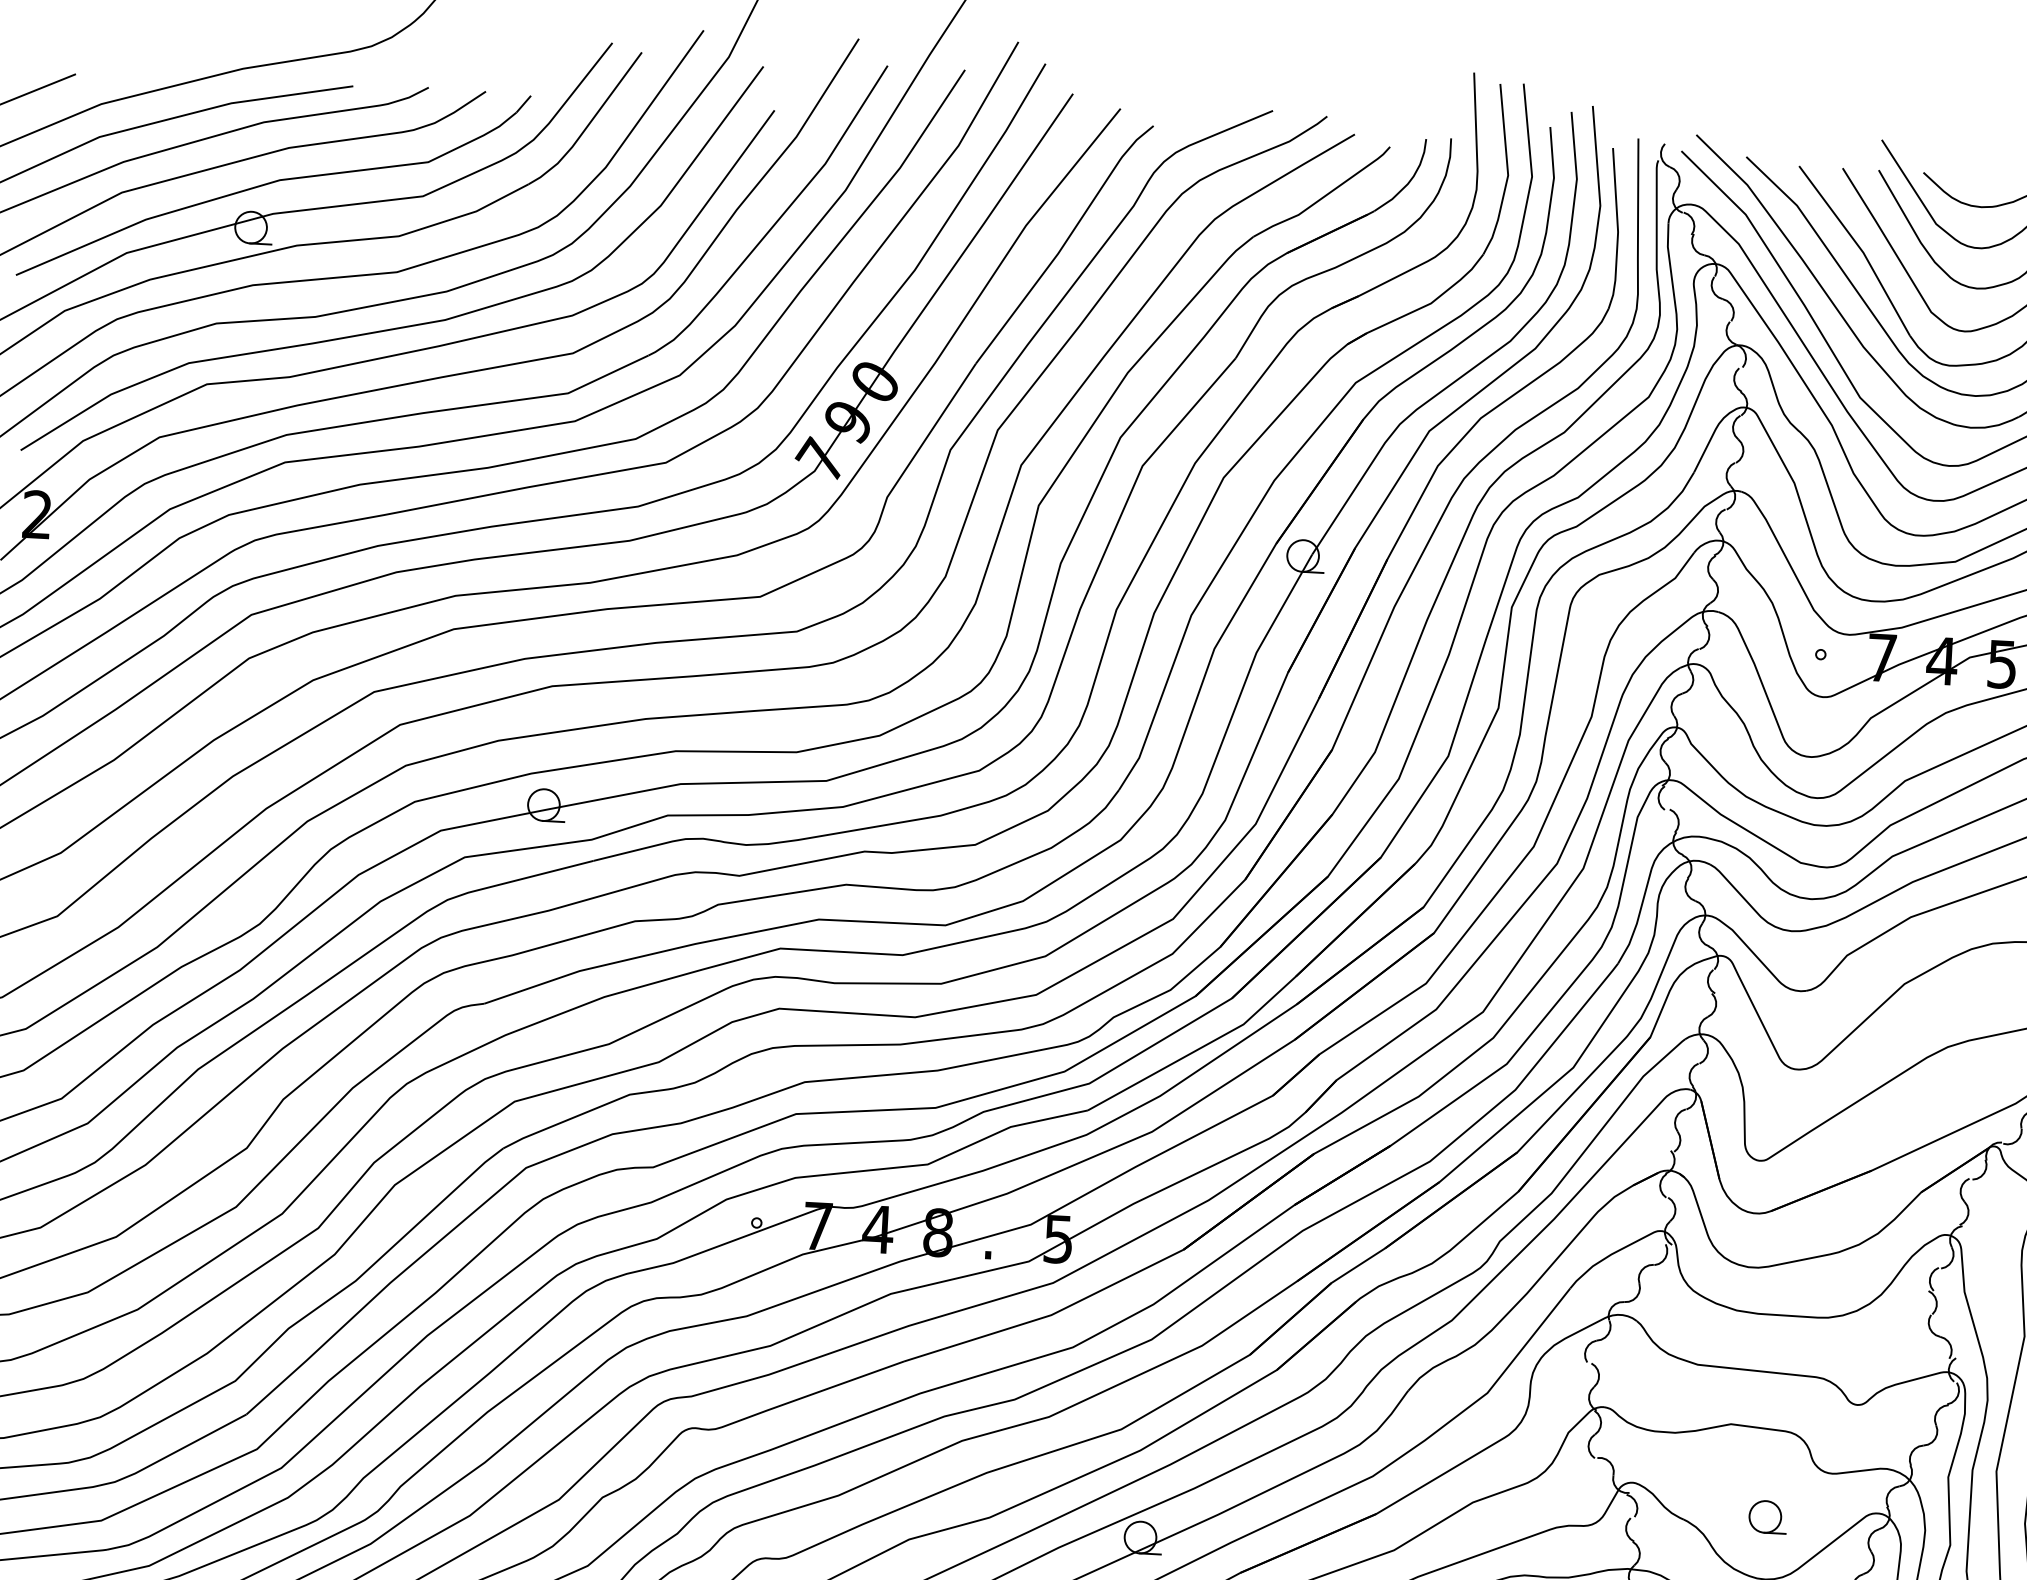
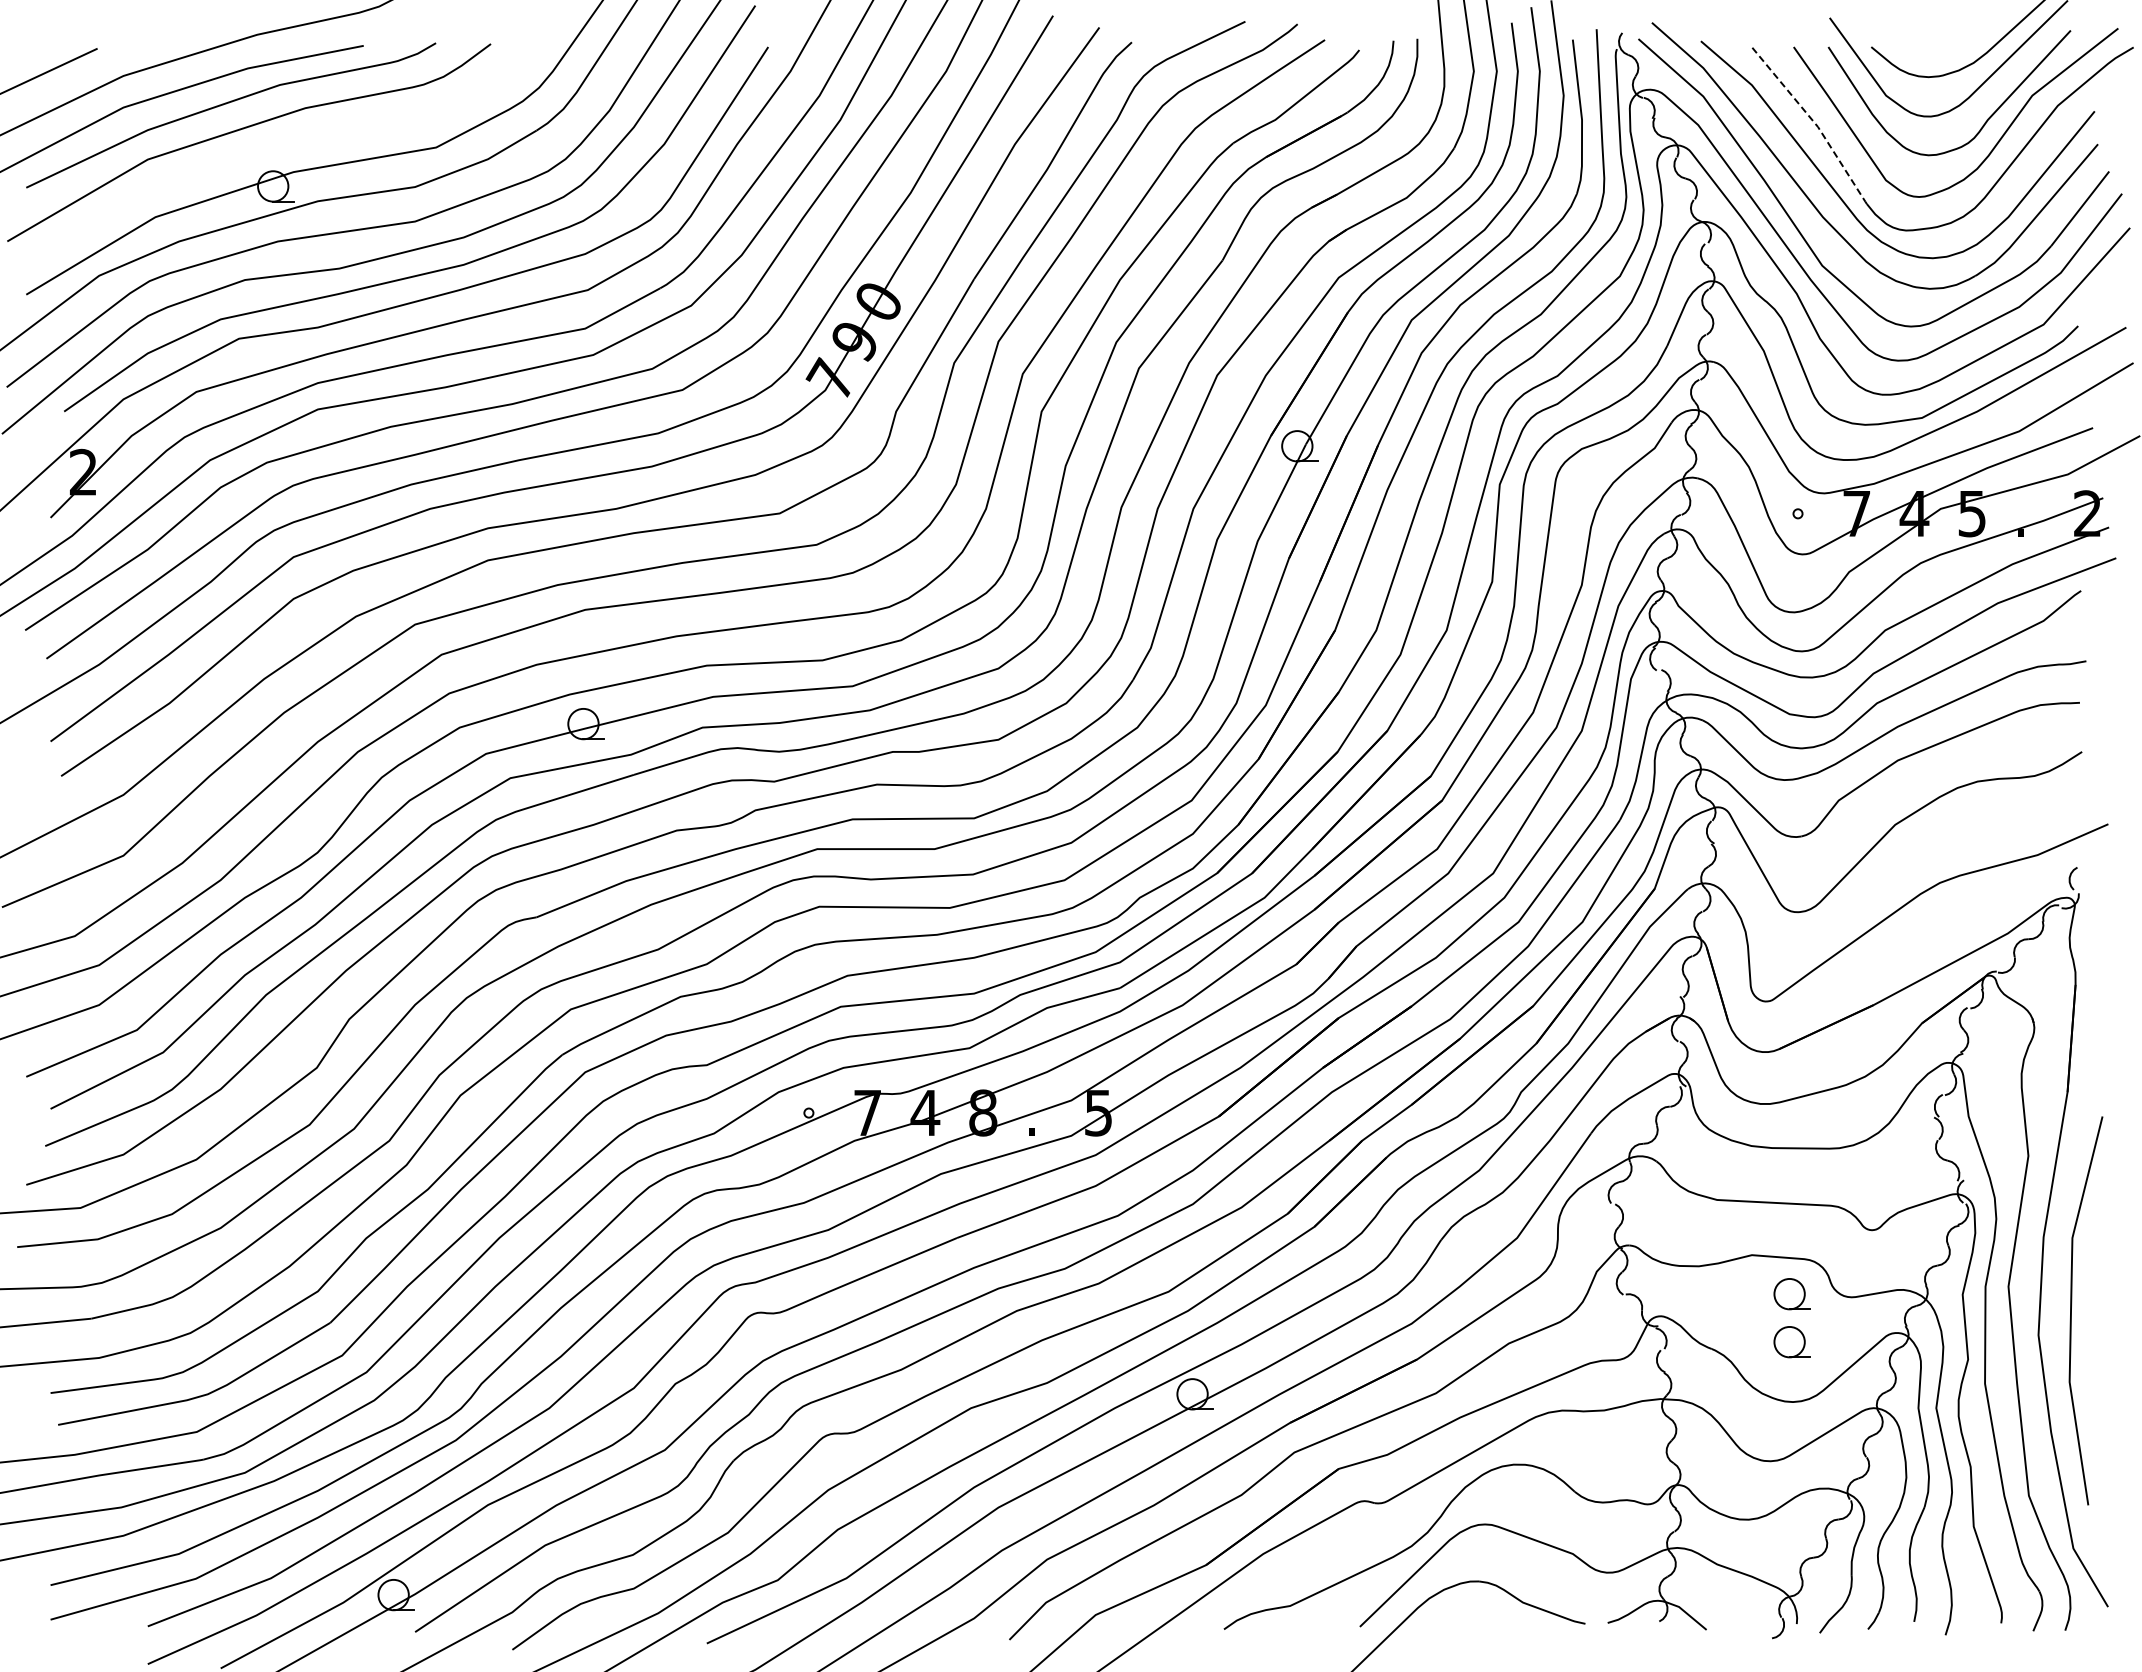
part: (273, 185) -> (292, 144), removed
line: (1860, 249) -> (1814, 123), solid -> dashed
part: (1769, 1467) -> (1791, 1294), added

